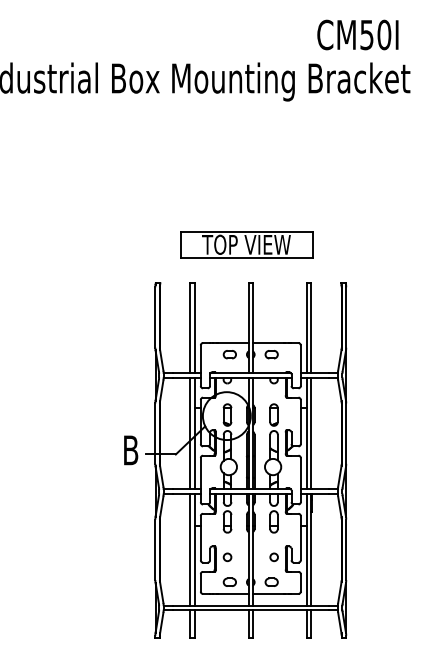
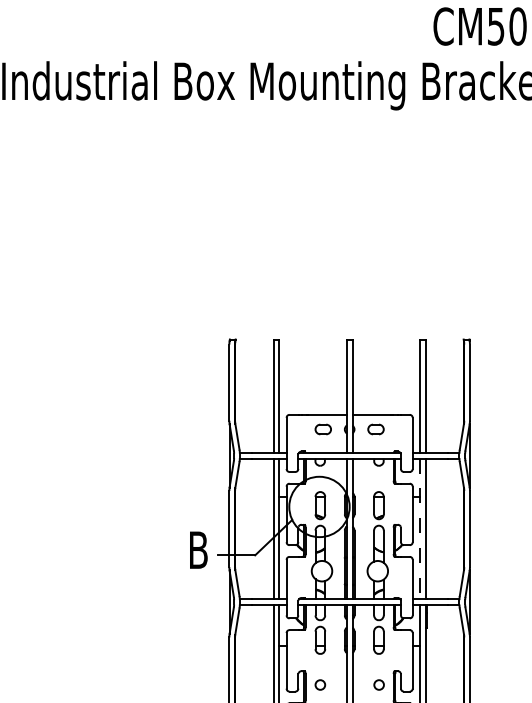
part: (246, 244) -> (344, 290), removed
line: (306, 433) -> (419, 528), solid -> dashed

